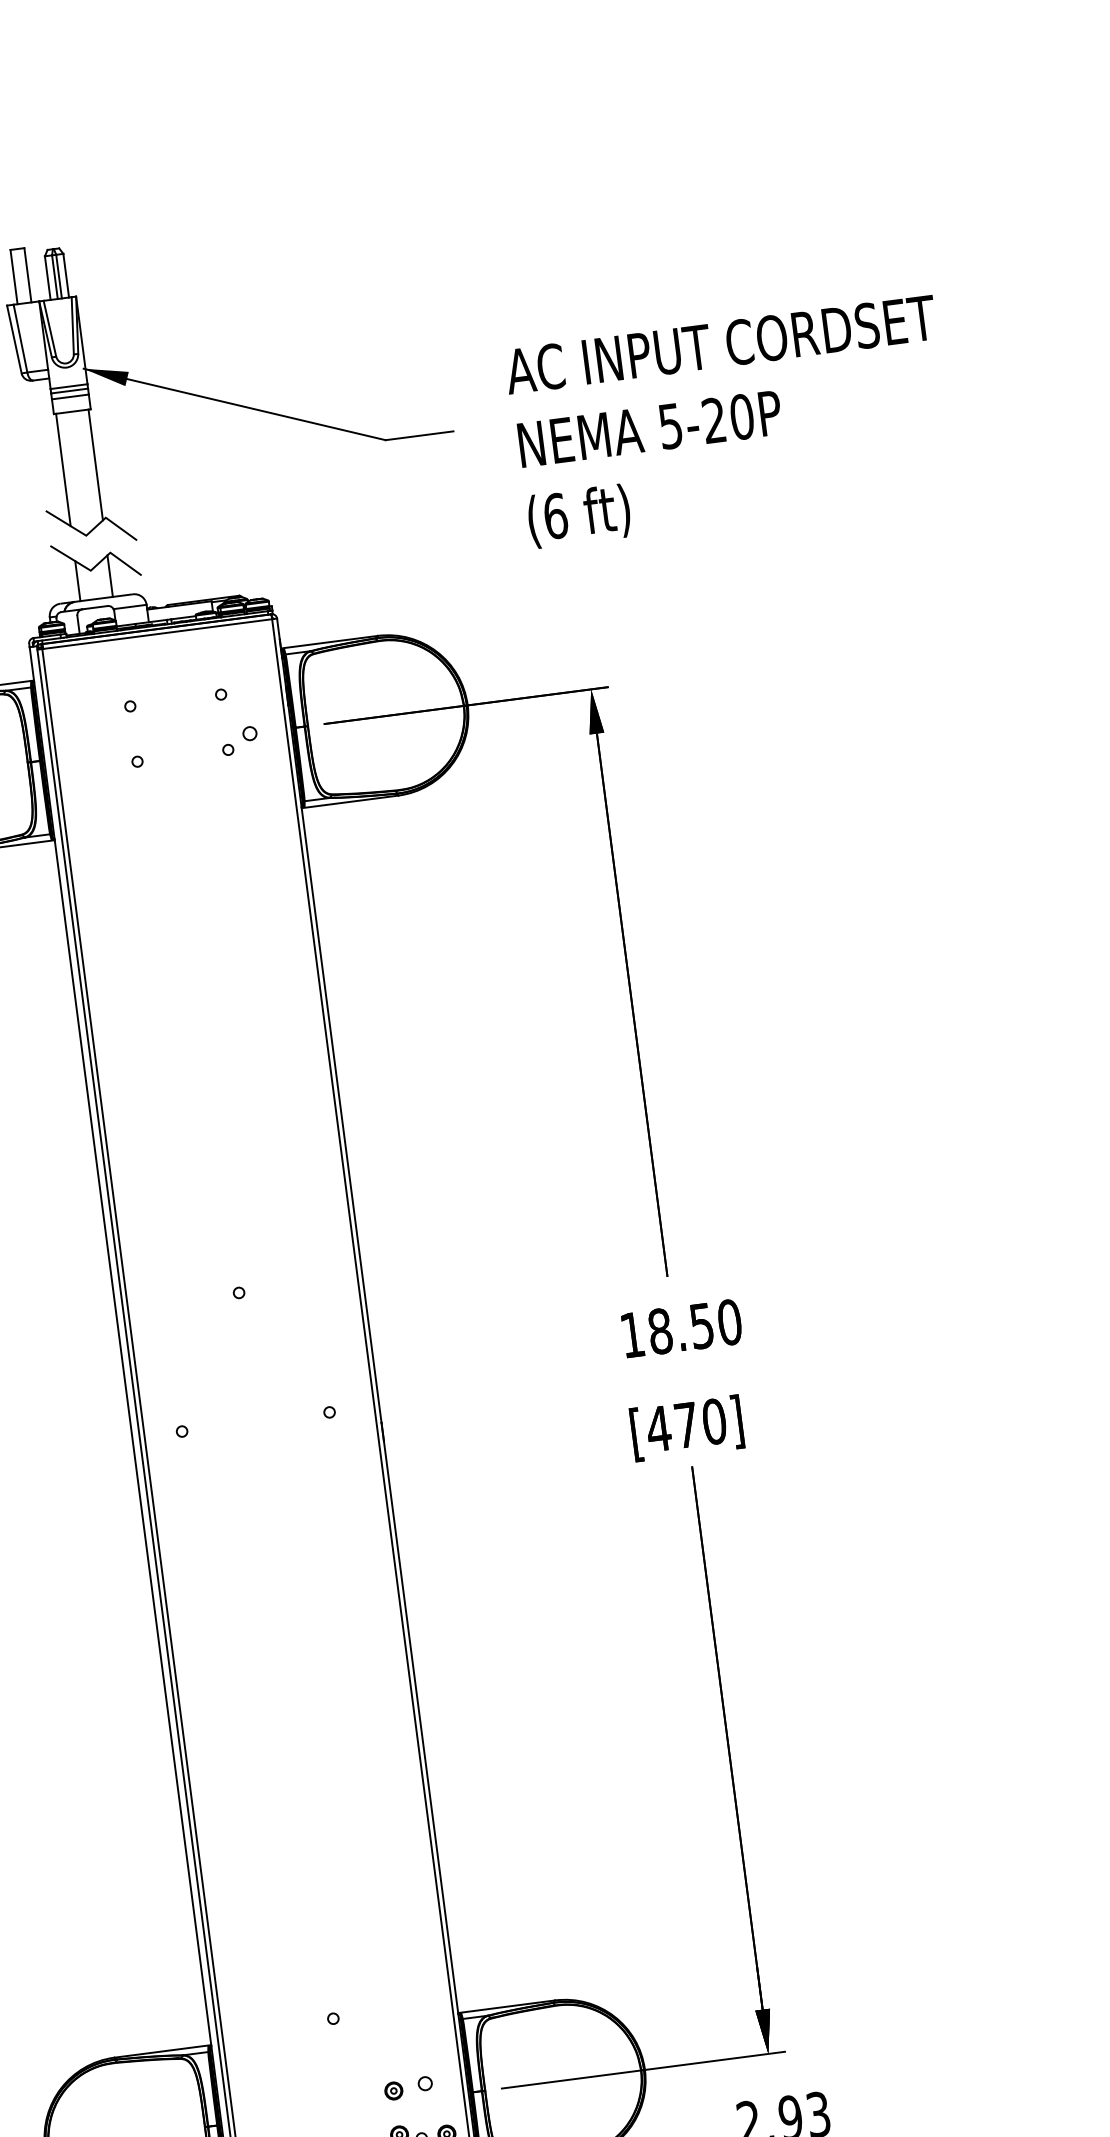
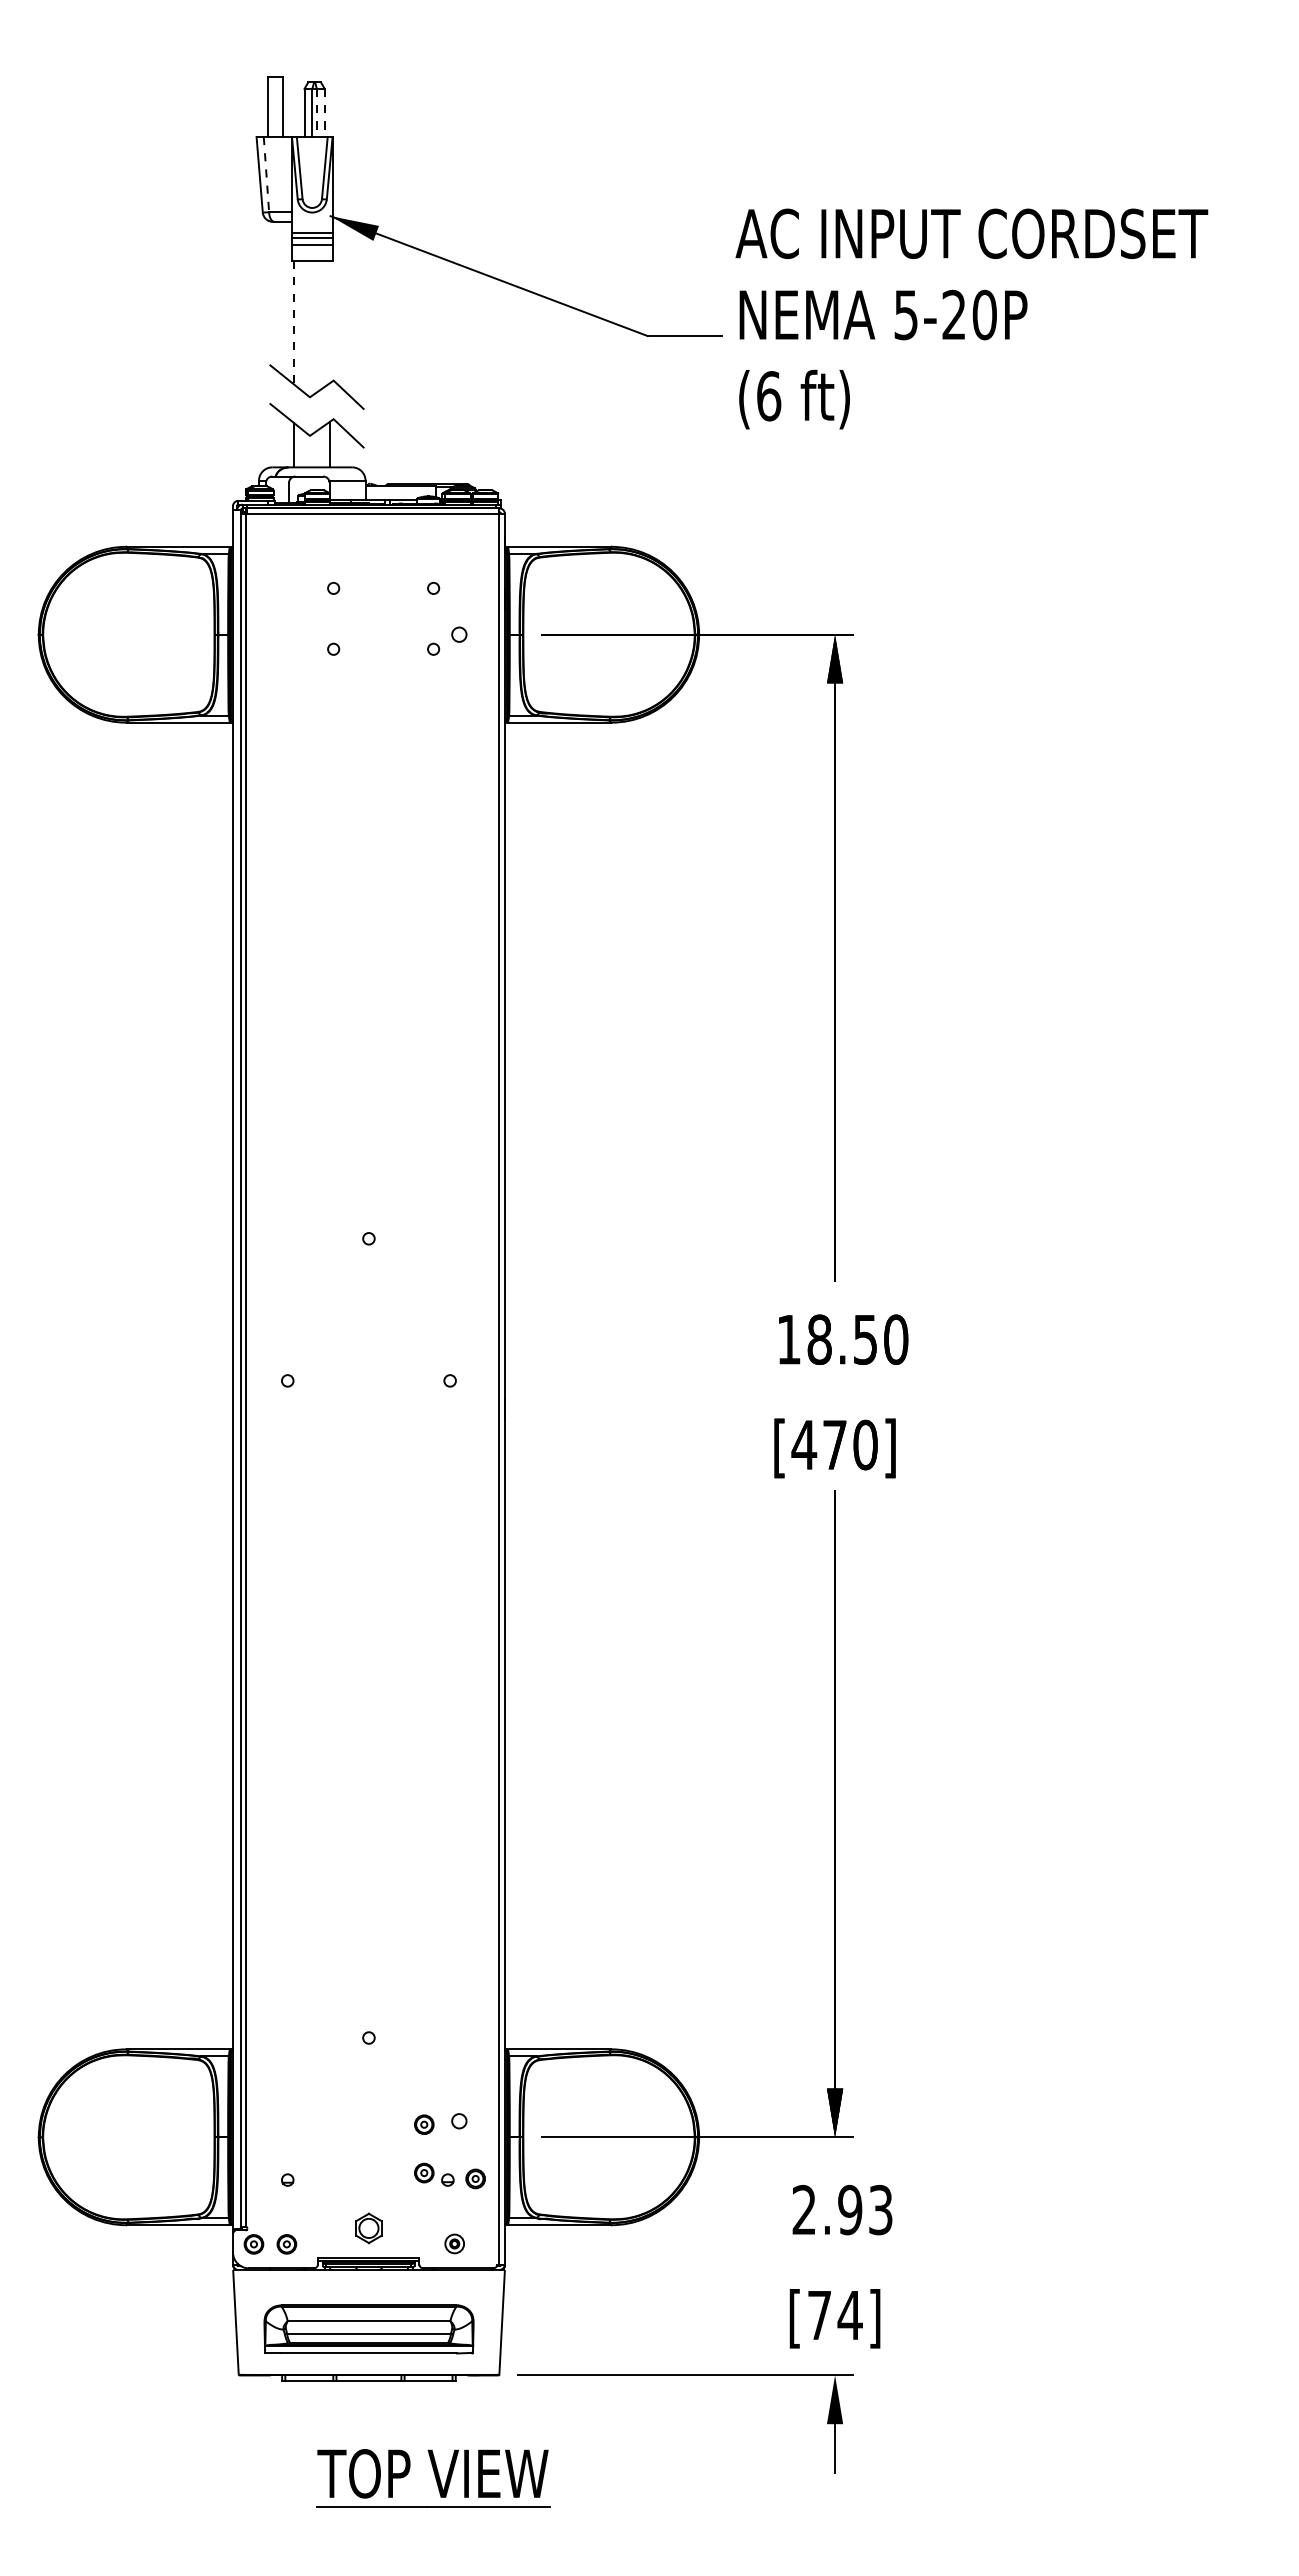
line: (66, 276) -> (324, 113), solid -> dashed
line: (58, 277) -> (316, 113), solid -> dashed
line: (20, 338) -> (266, 174), solid -> dashed
text: (730, 421) -> (971, 318), moved
line: (96, 465) -> (330, 322), removed
line: (63, 469) -> (294, 322), solid -> dashed

